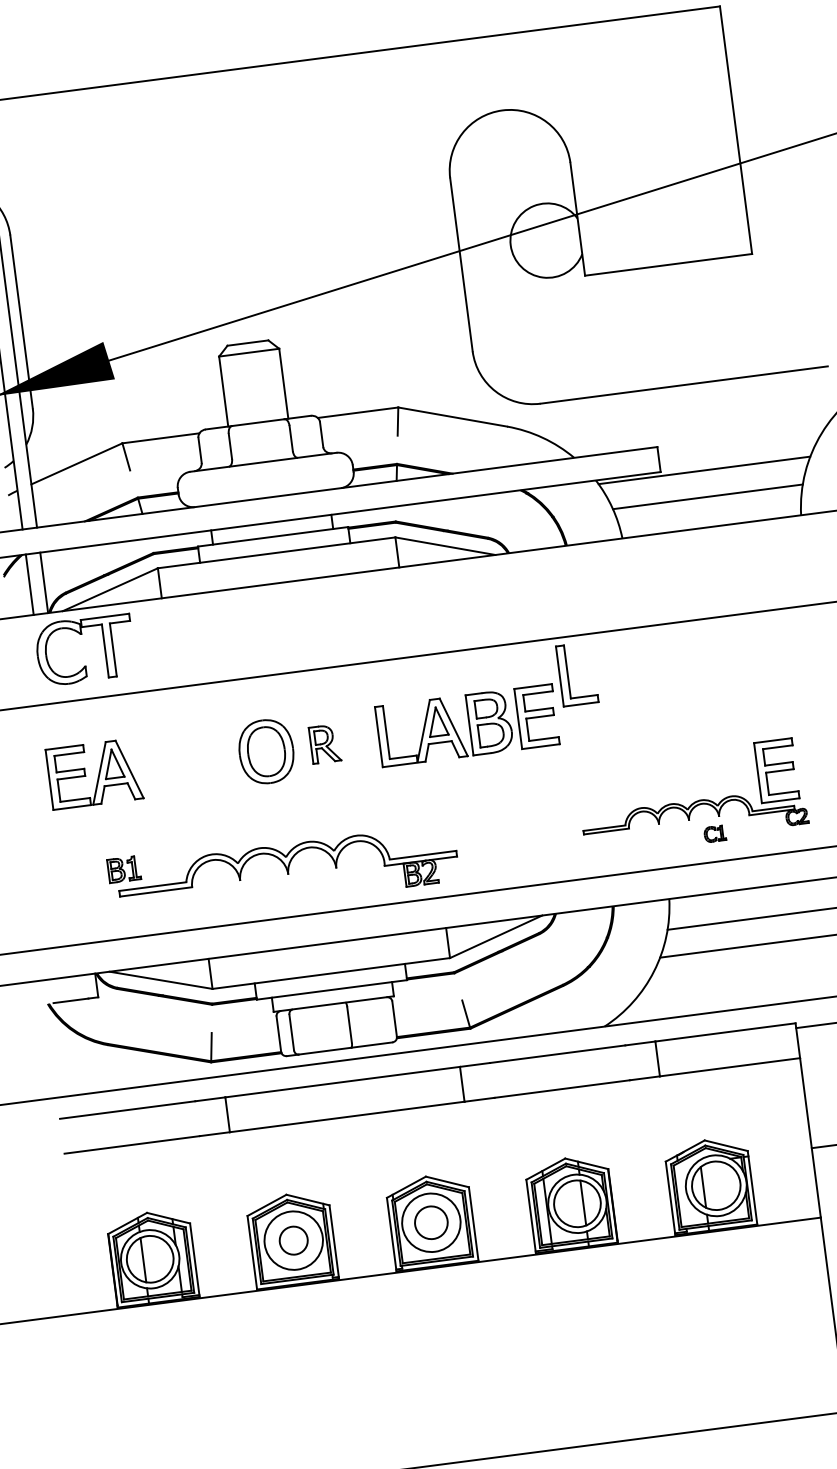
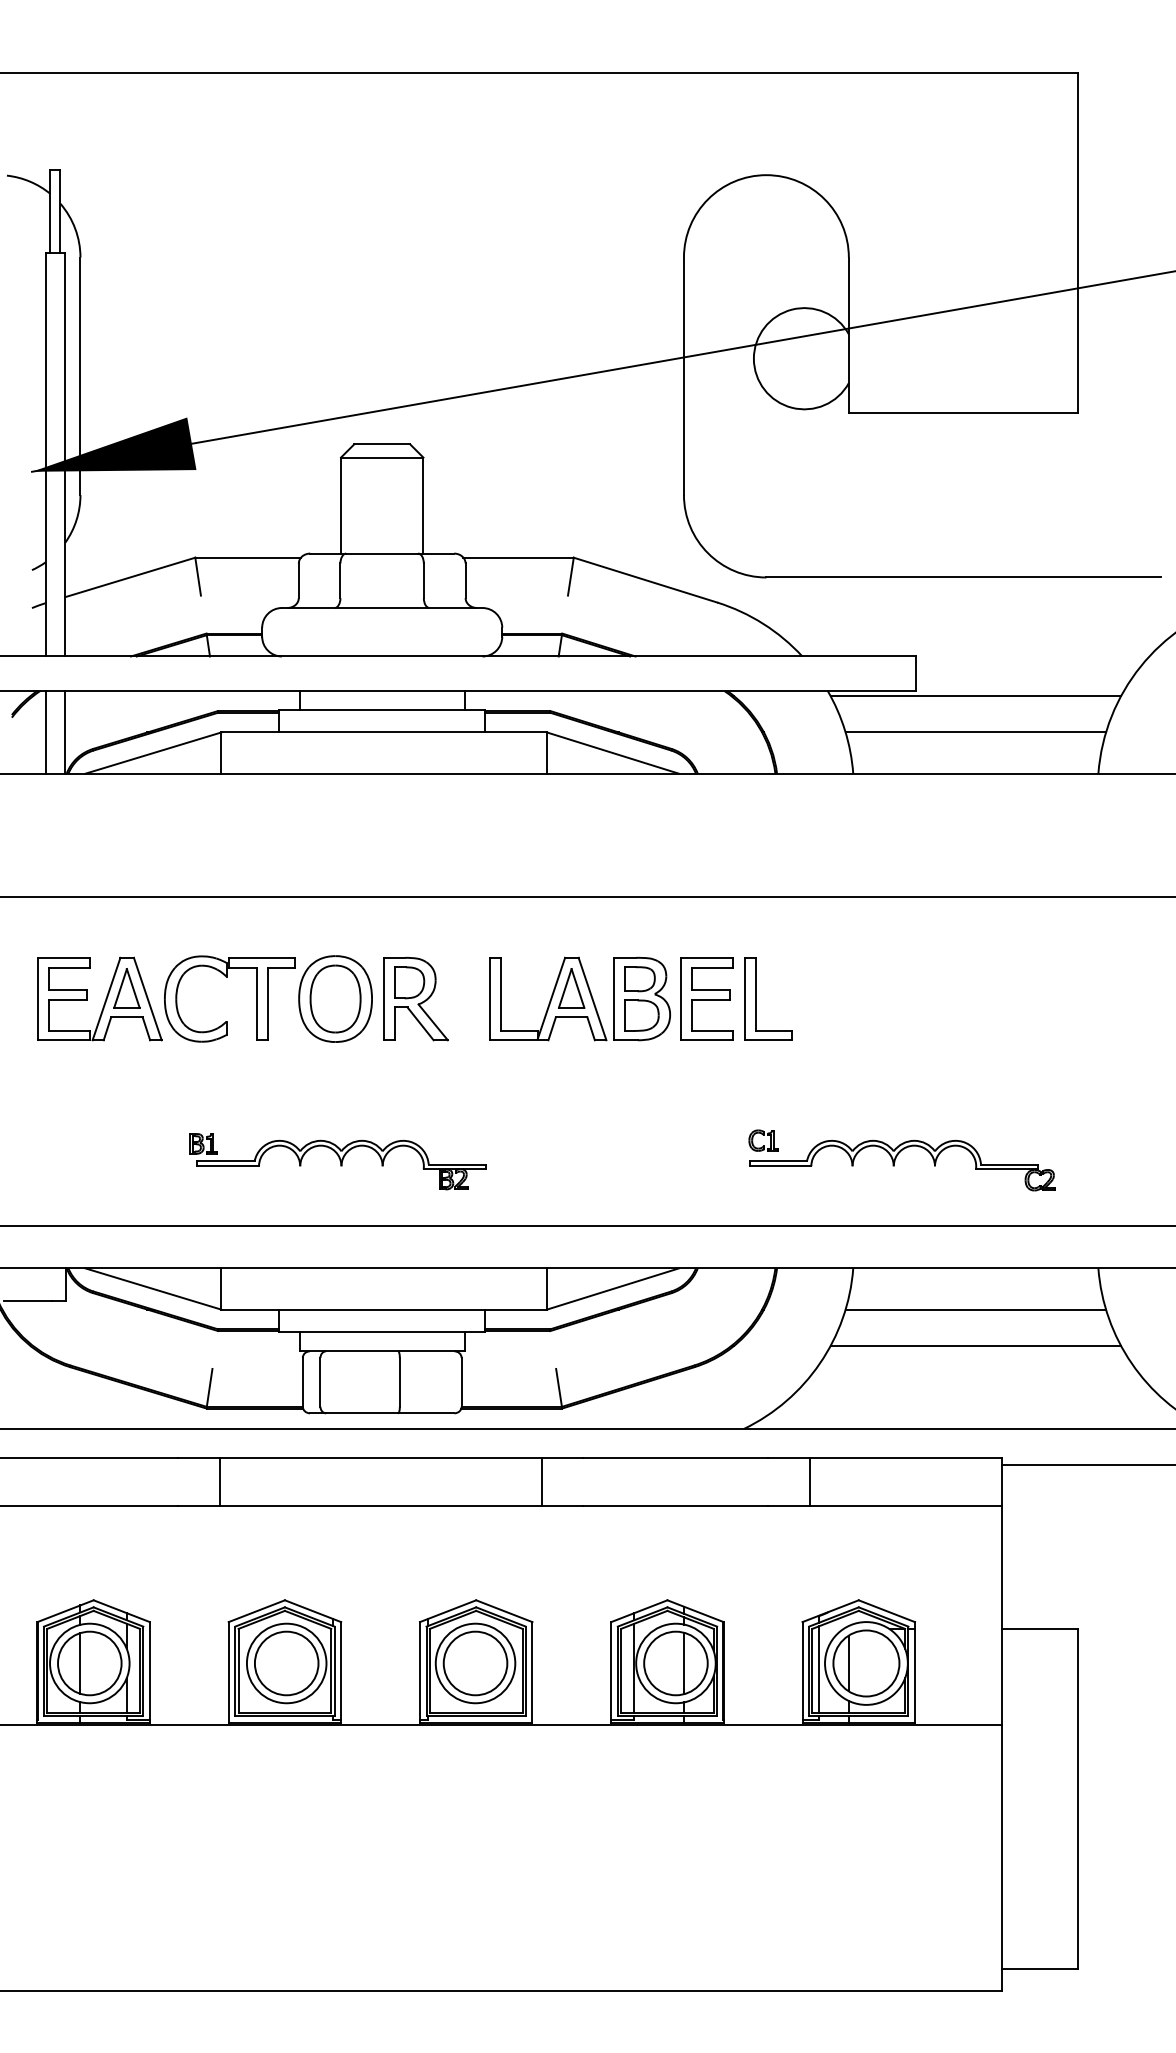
part: (81, 634) -> (227, 977), moved
part: (568, 675) -> (756, 998), moved
part: (324, 743) -> (415, 998), size x1.67
part: (776, 770) -> (1020, 1113), removed
part: (715, 833) -> (763, 1140), moved
part: (283, 869) -> (337, 1161), size x0.62
line: (681, 1194) -> (818, 1669), added
circle: (431, 1222) -> (475, 1663), size x1.43
circle: (293, 1240) -> (286, 1663), size x1.67

